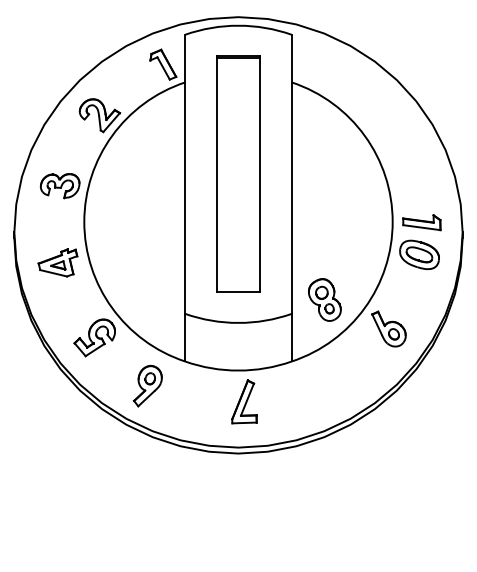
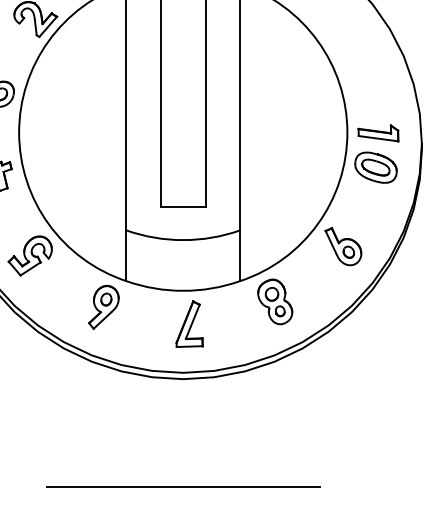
part: (324, 299) -> (274, 301), moved
part: (147, 386) -> (103, 307), moved
line: (238, 554) -> (183, 486), added

